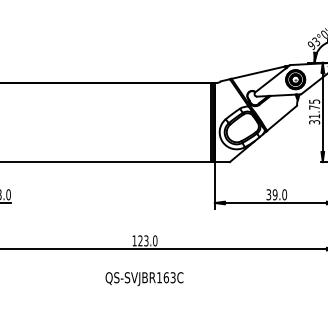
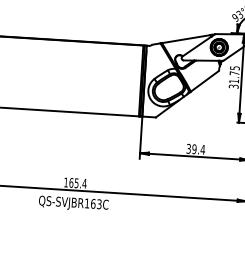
text: (284, 194) -> (202, 149), 39.0 -> 39.4
text: (147, 240) -> (77, 182), 123.0 -> 165.4
text: (144, 279) -> (73, 204), moved

